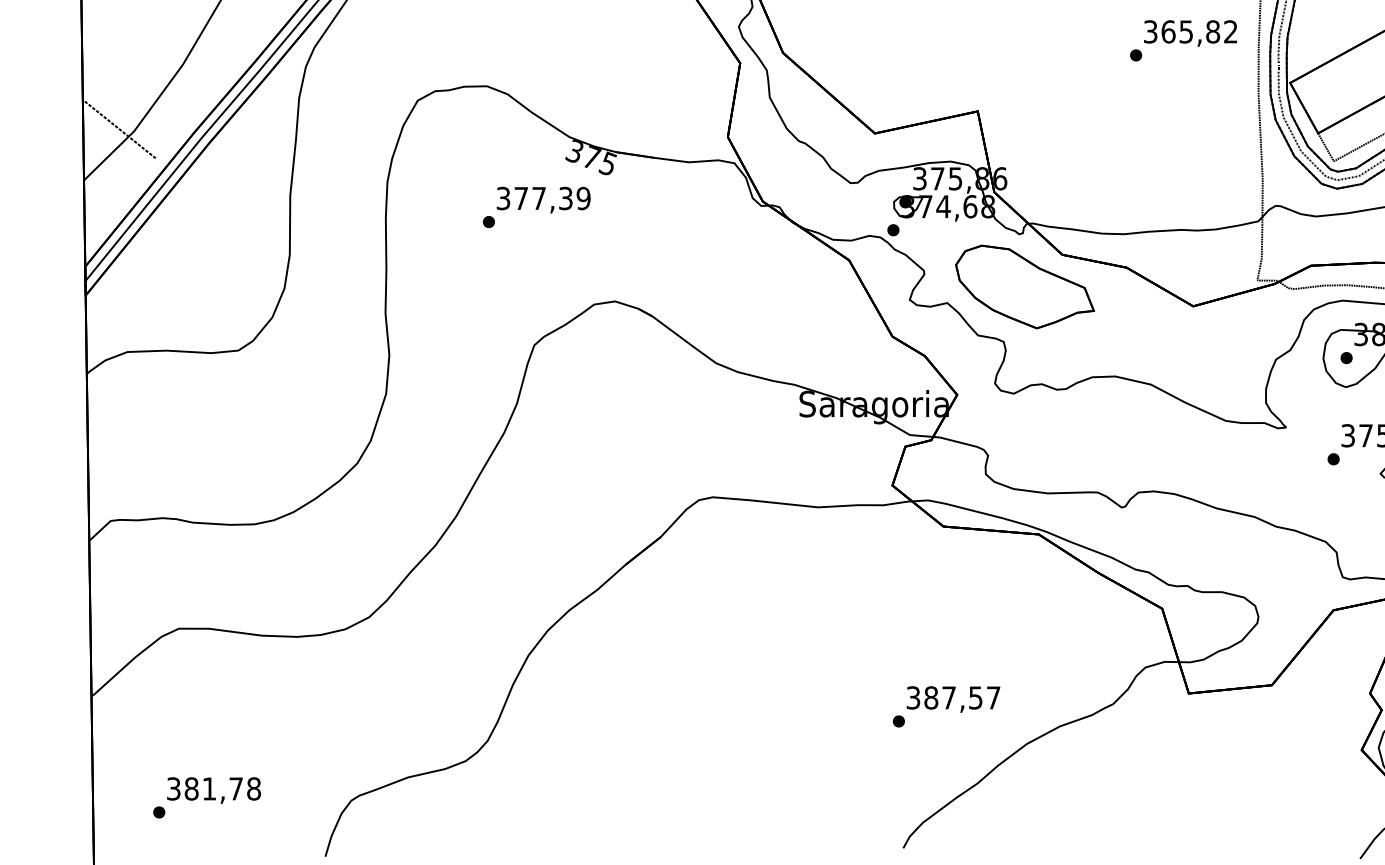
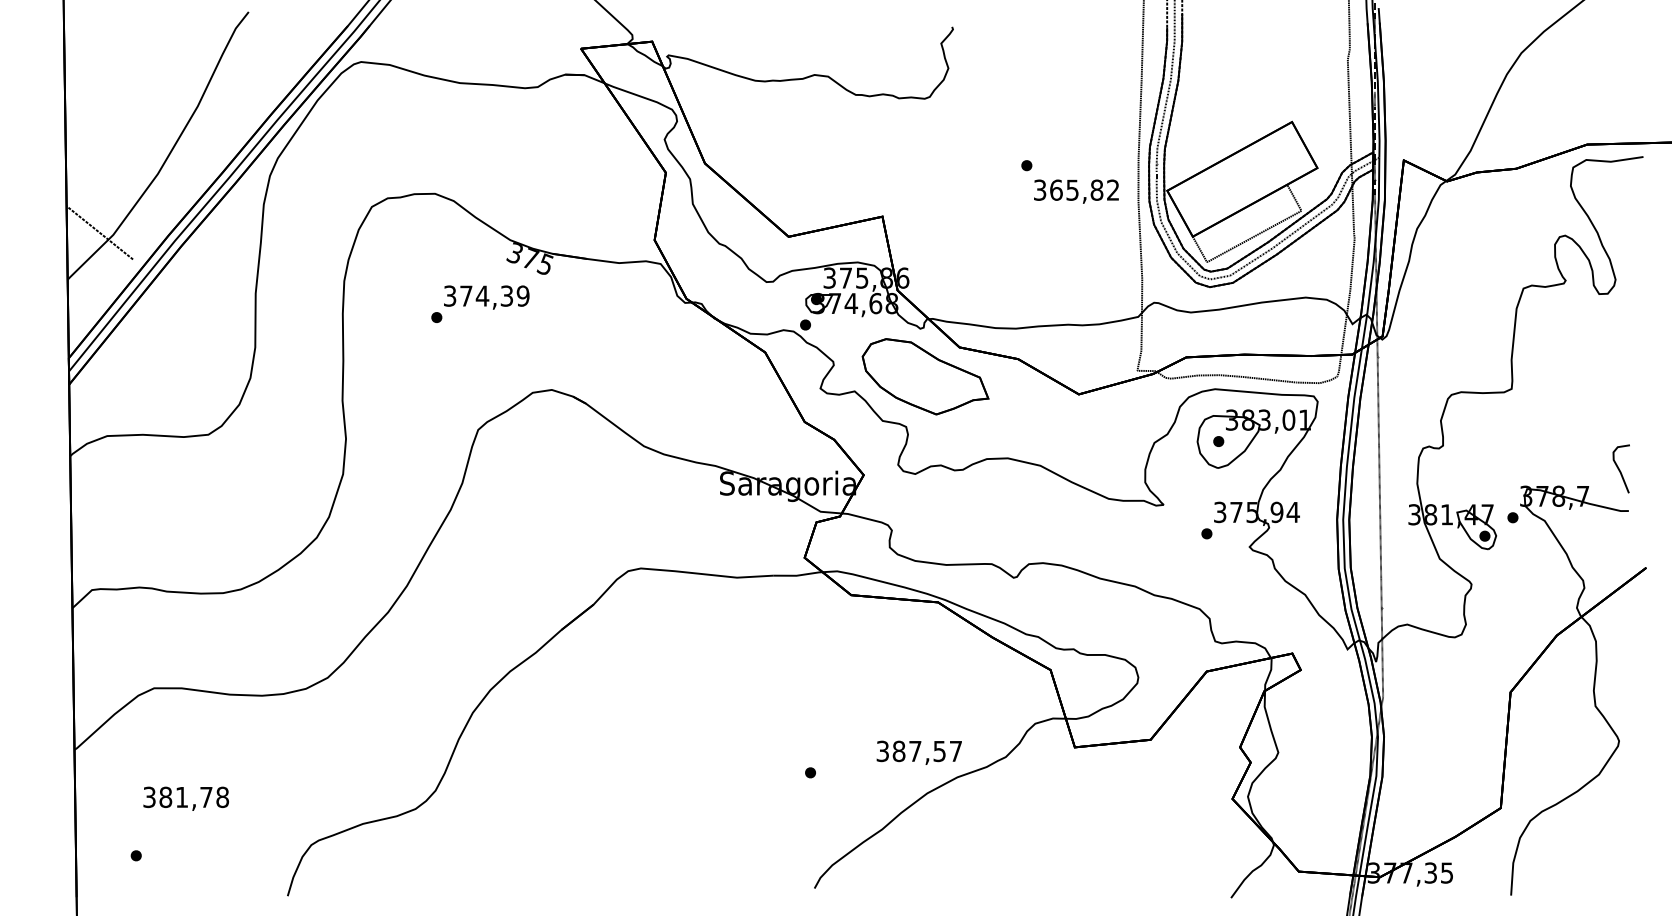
text: (1190, 33) -> (1076, 191), moved
text: (539, 197) -> (482, 295), 377,39 -> 374,39
text: (952, 699) -> (918, 752), moved
text: (213, 790) -> (185, 798), moved

